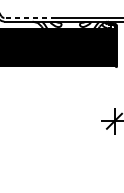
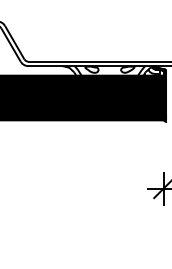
line: (30, 17) -> (60, 61), dashed -> solid

